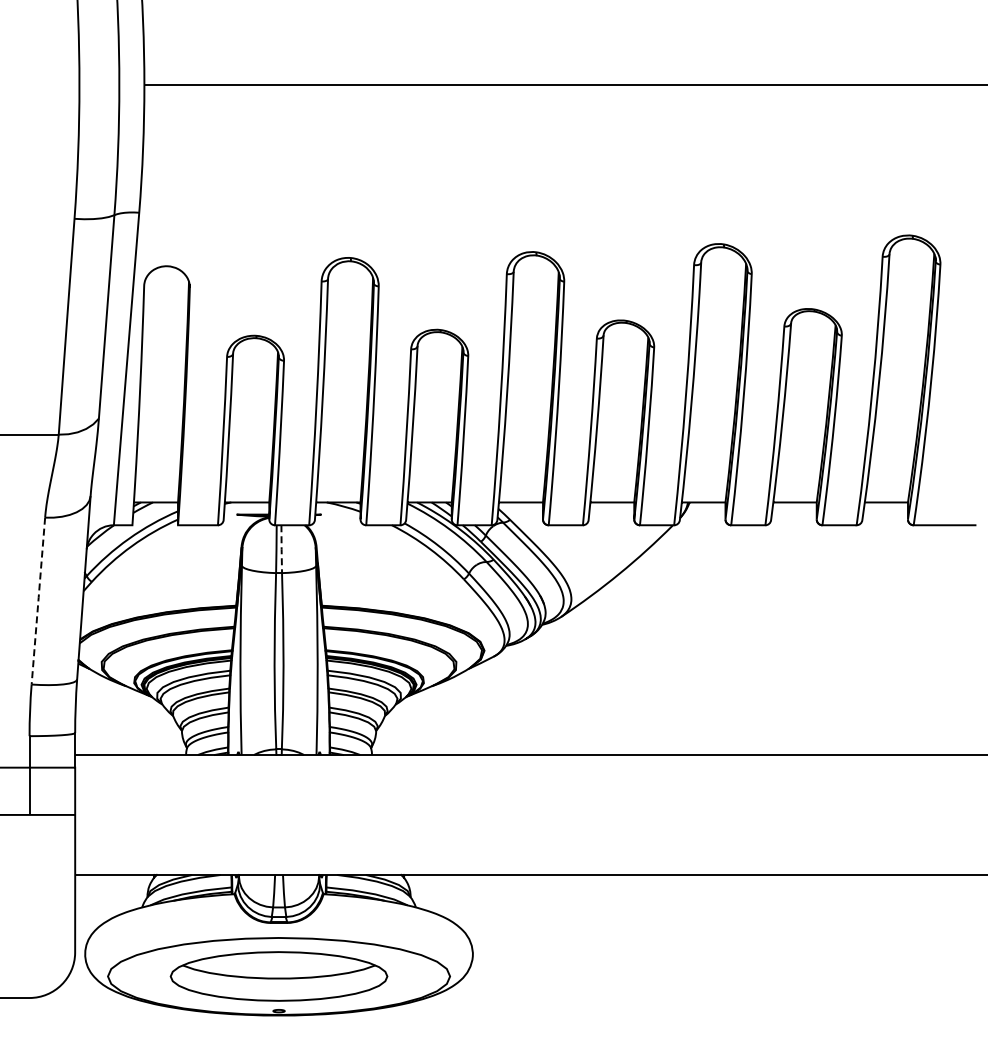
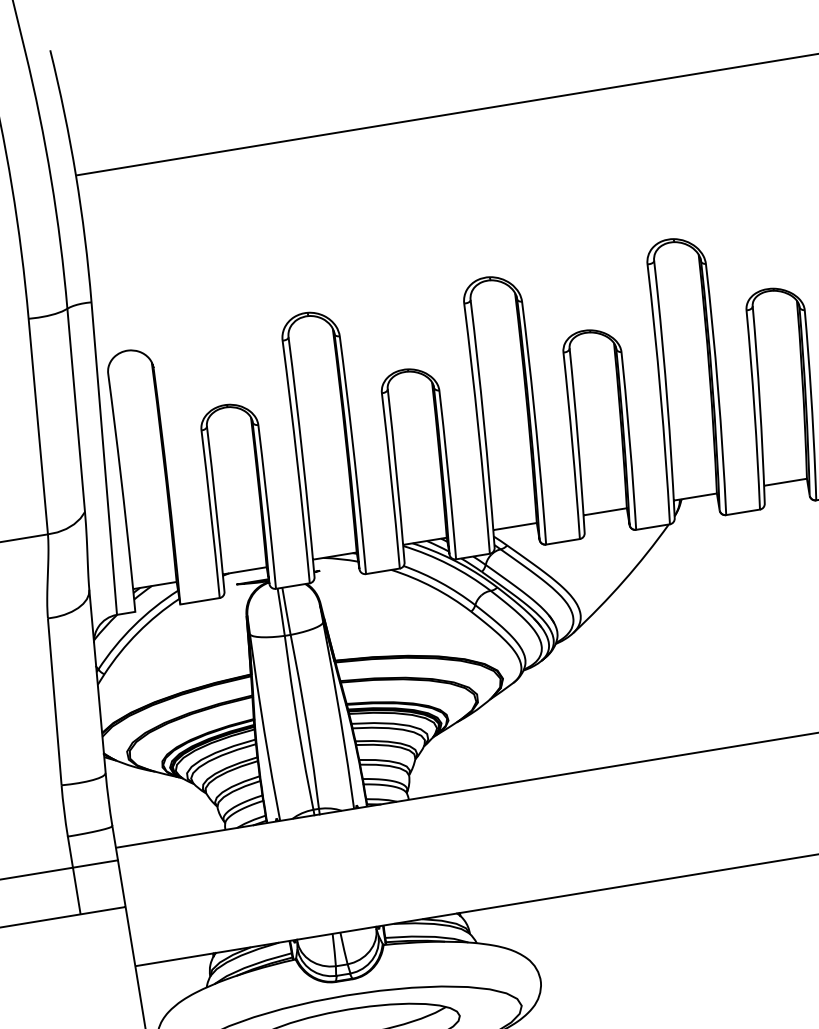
line: (281, 549) -> (286, 611), dashed -> solid
line: (38, 600) -> (54, 701), dashed -> solid

